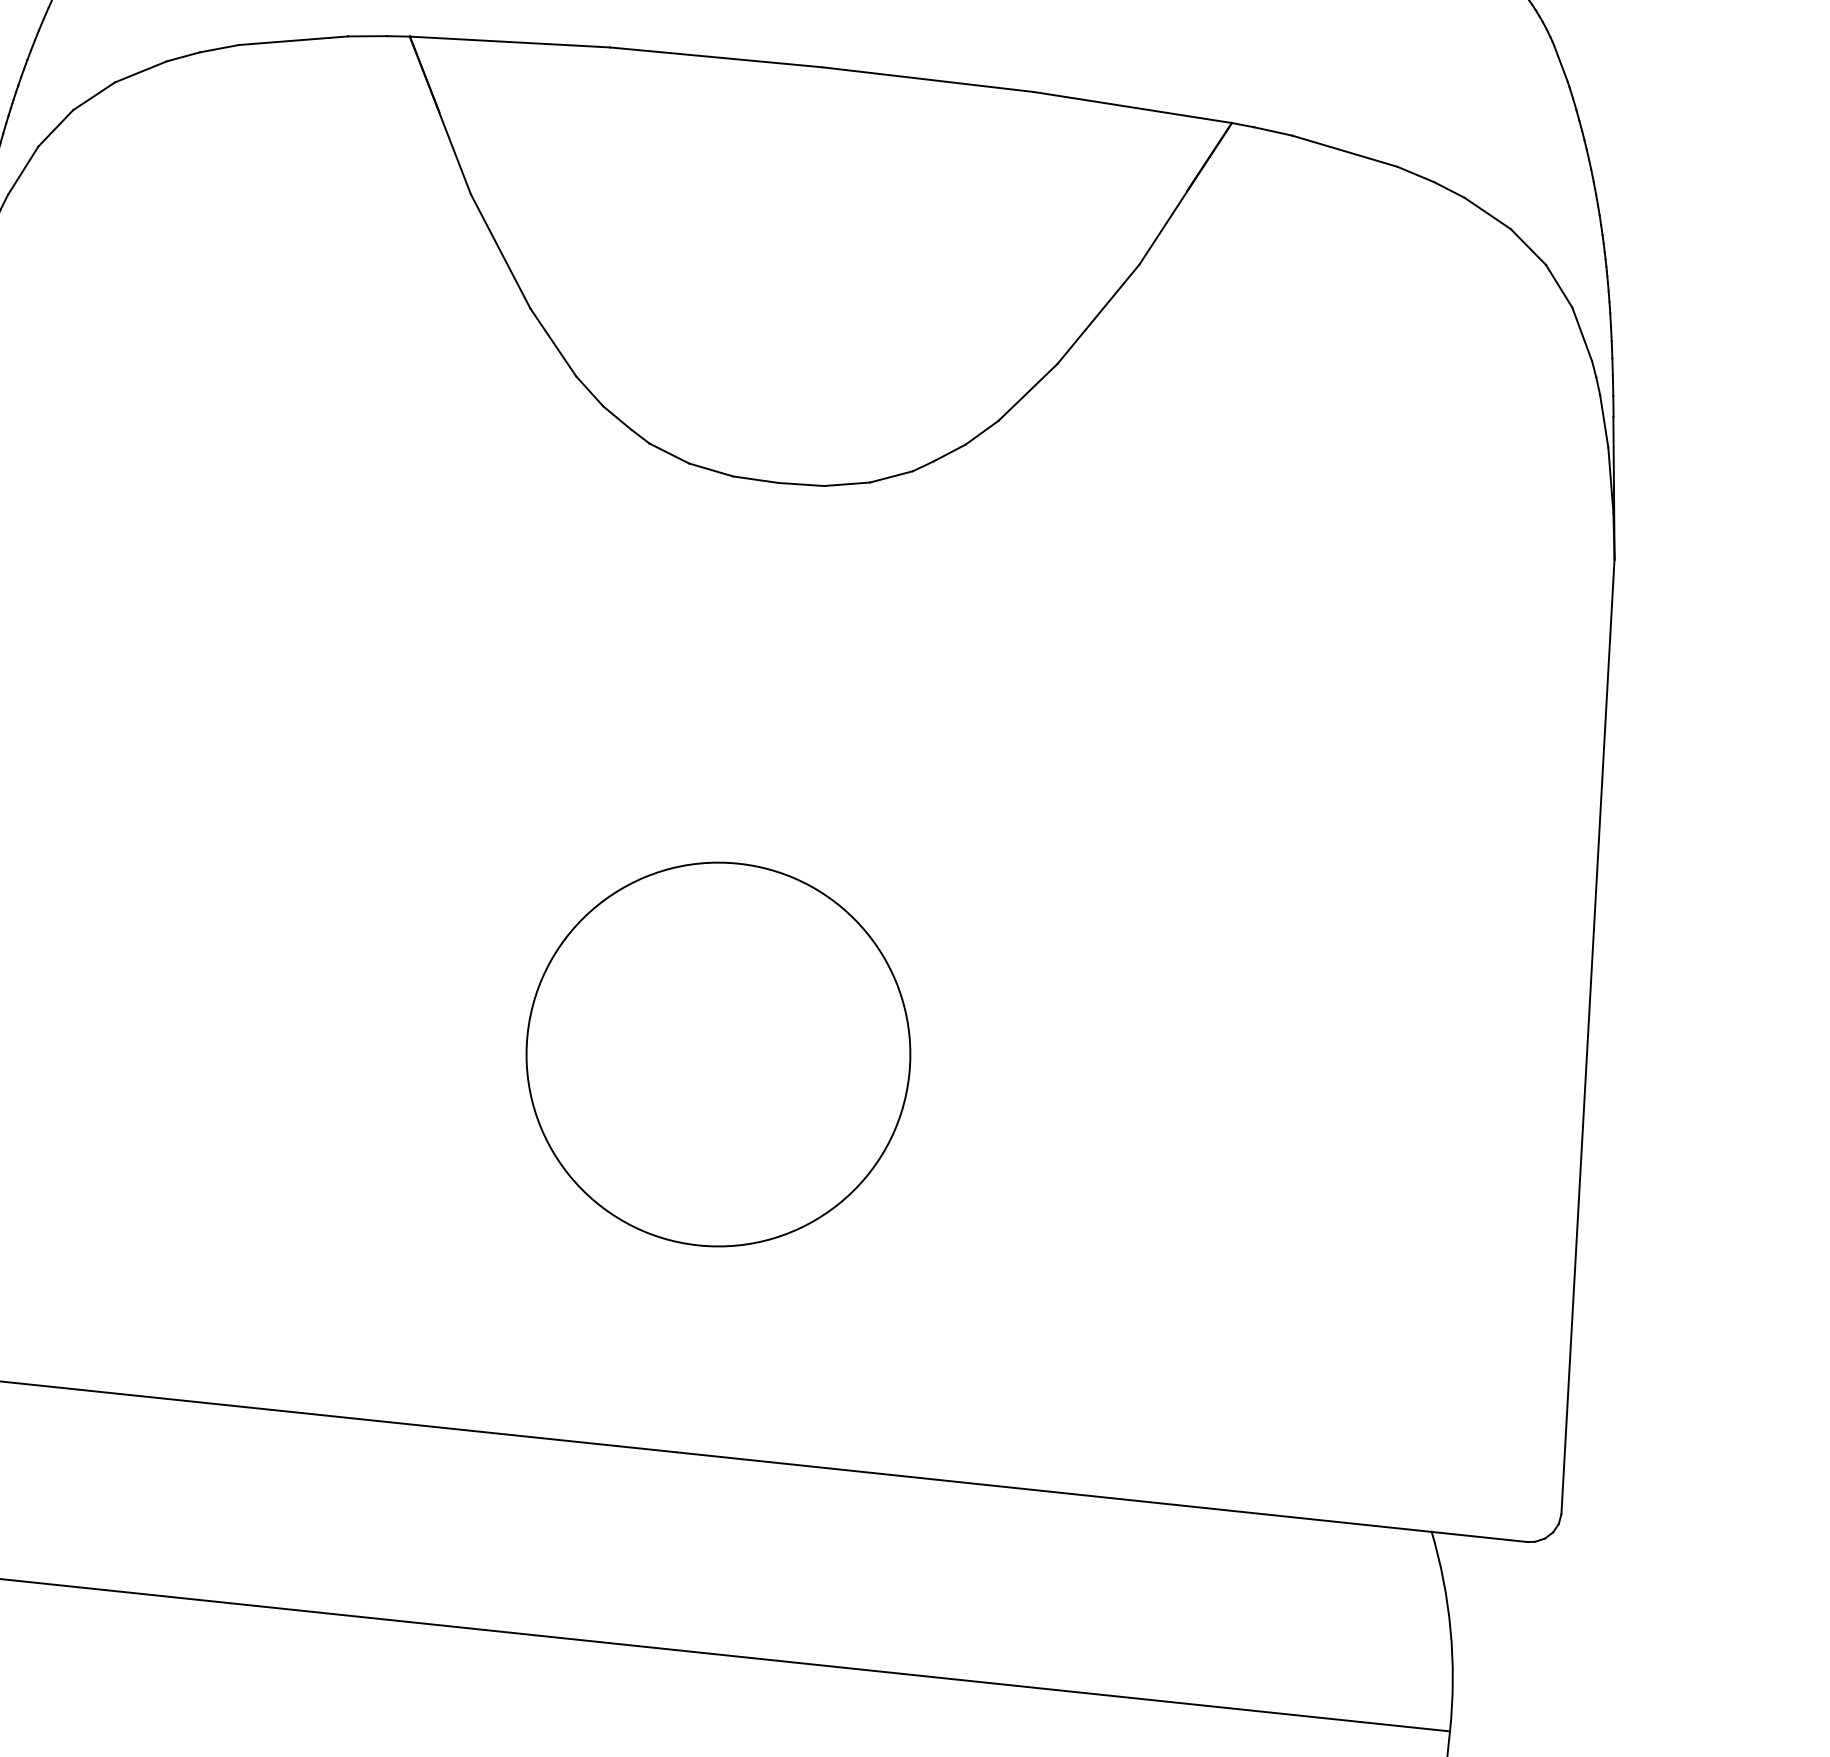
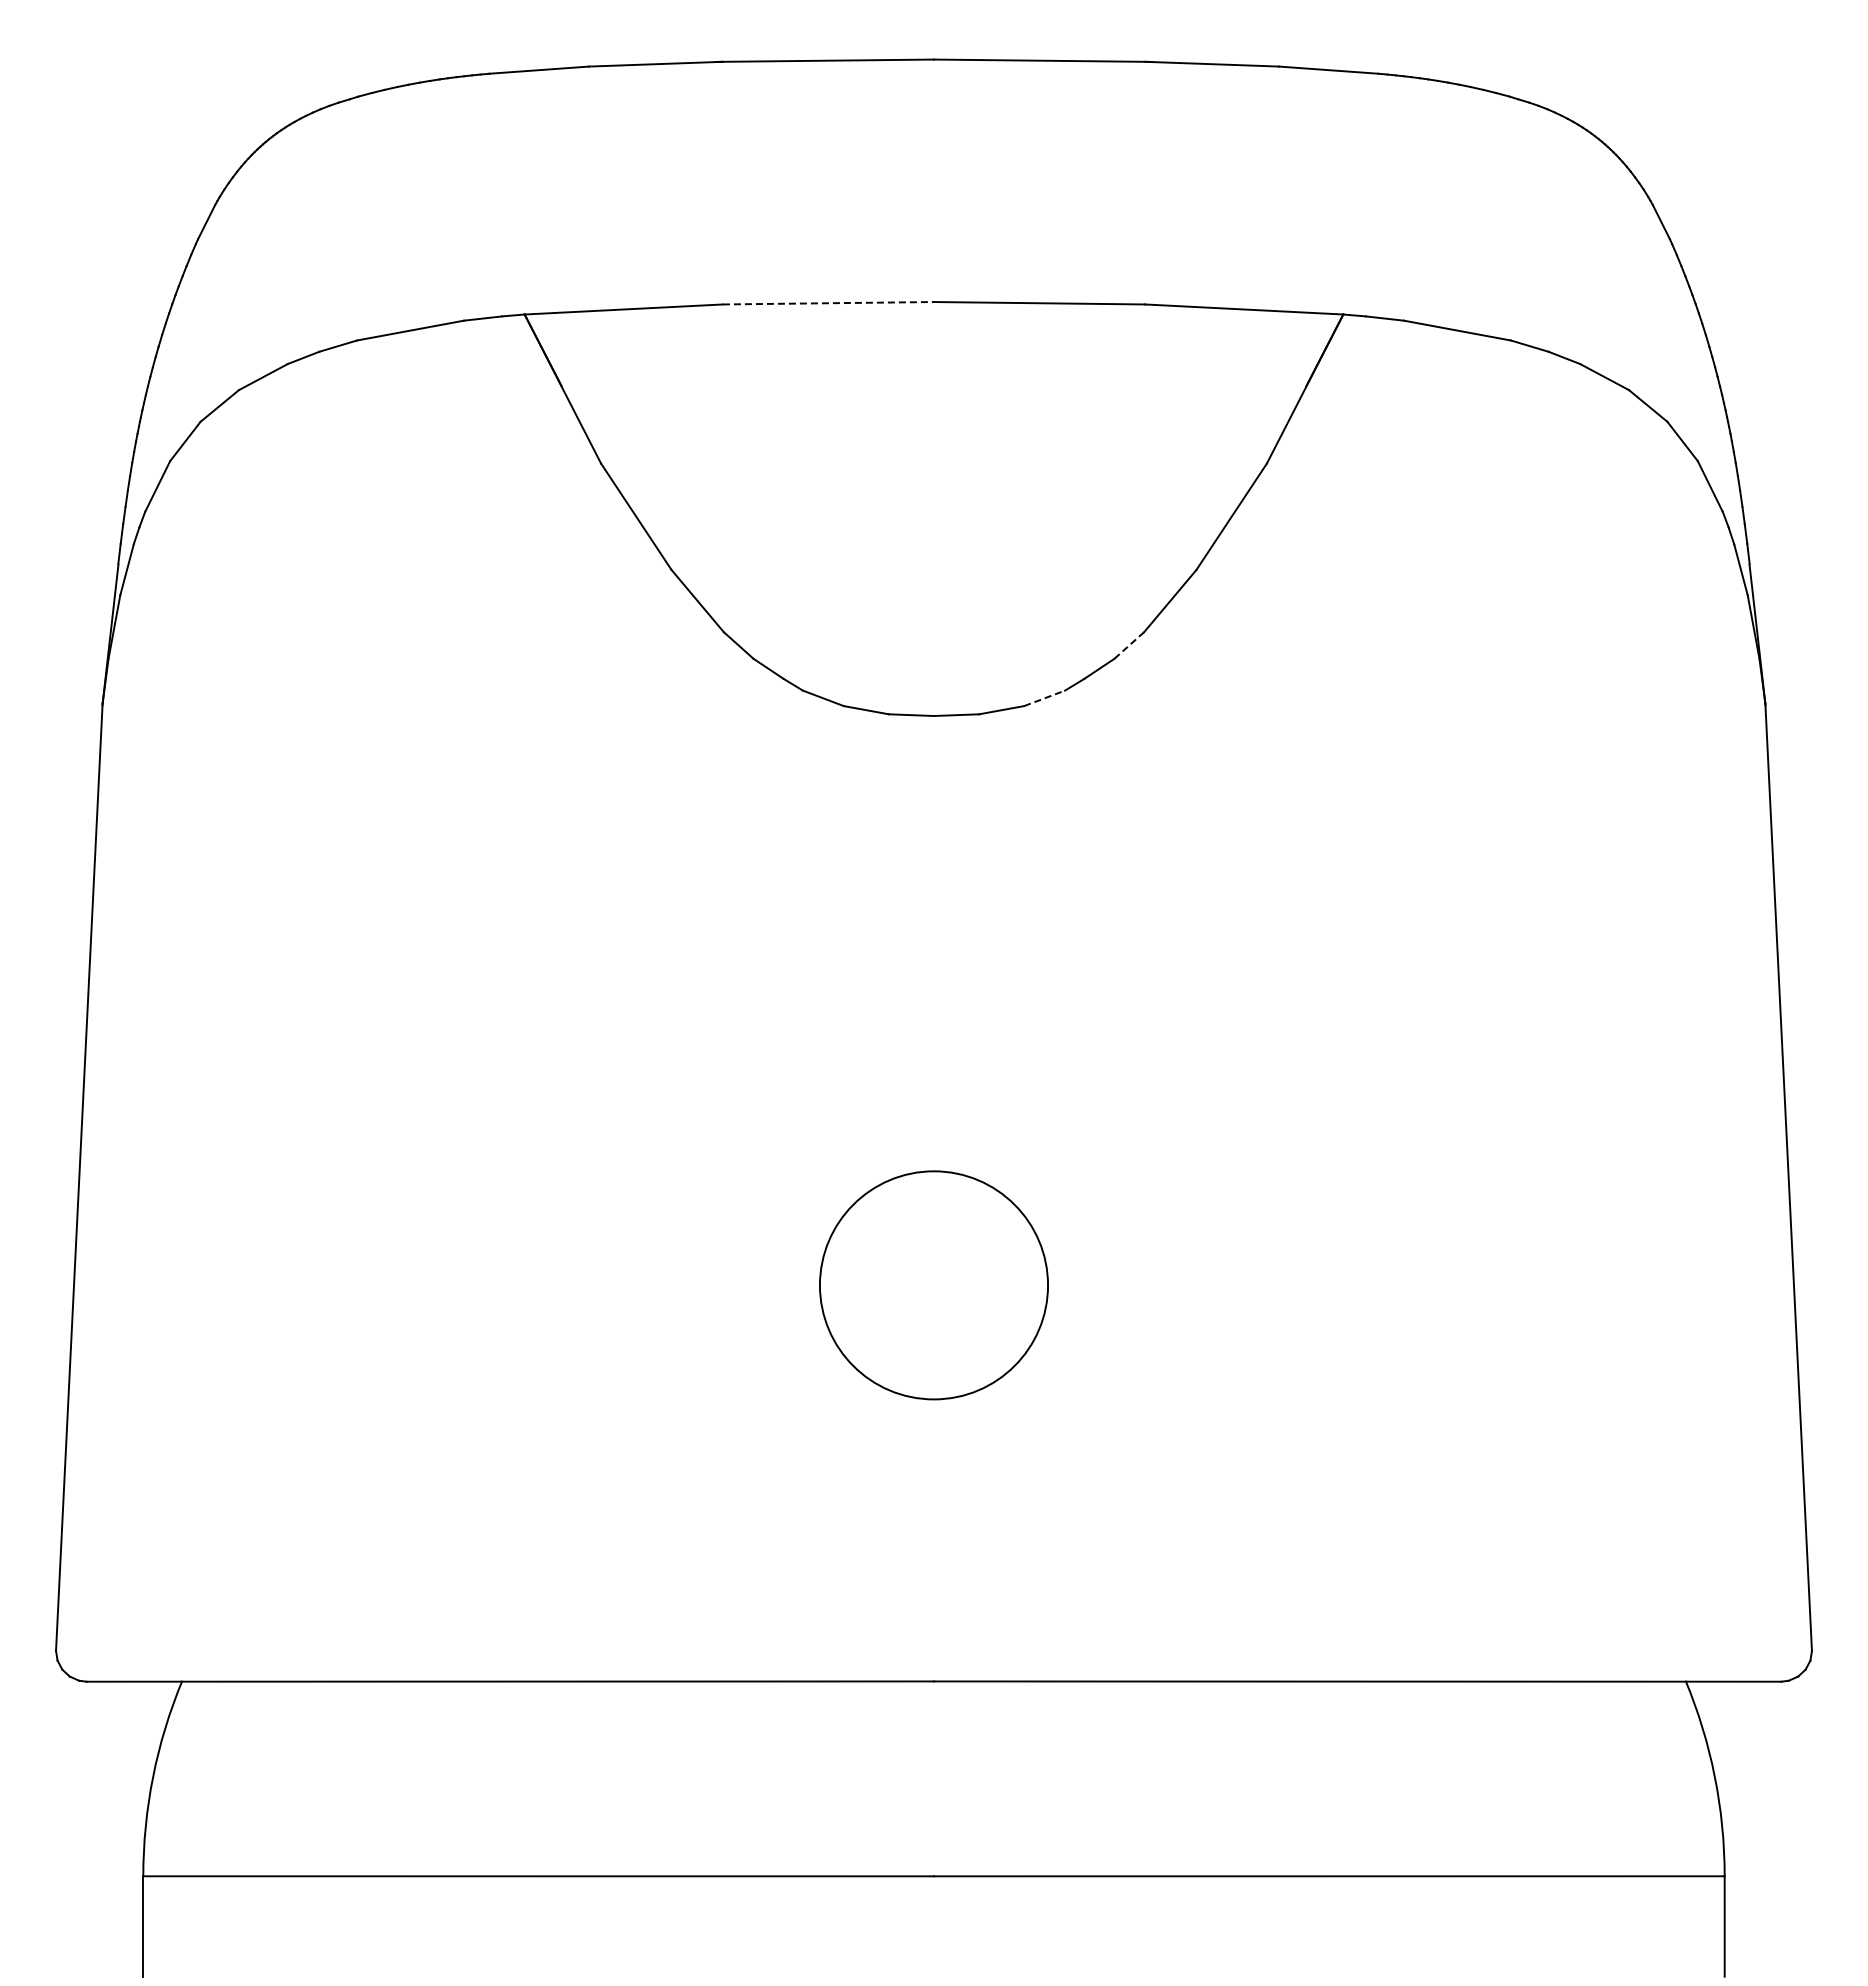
line: (716, 57) -> (828, 303), solid -> dashed
line: (982, 432) -> (1129, 645), solid -> dashed
line: (891, 477) -> (1044, 698), solid -> dashed
circle: (717, 1054) -> (933, 1285), size x0.6

